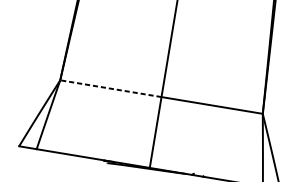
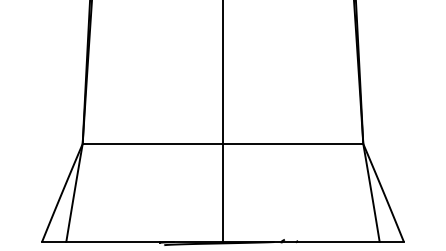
line: (110, 88) -> (152, 143), dashed -> solid

